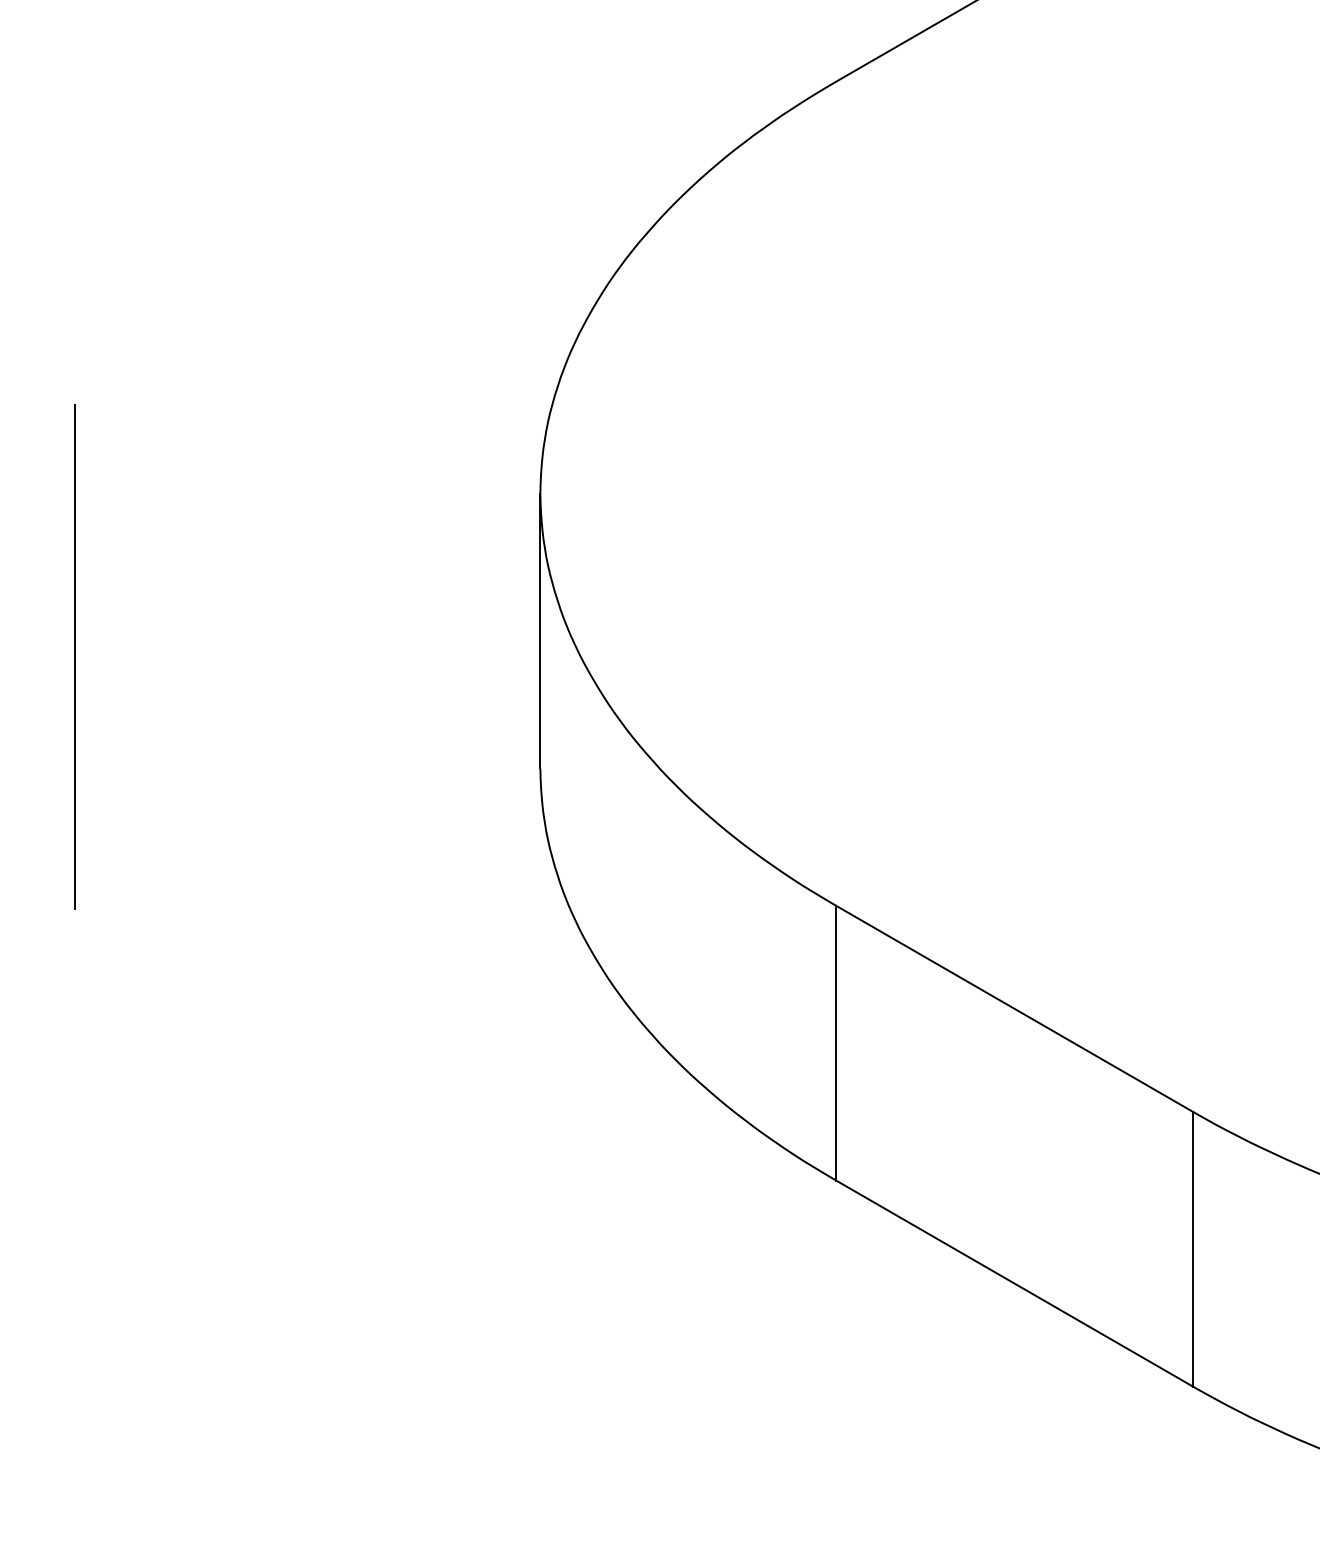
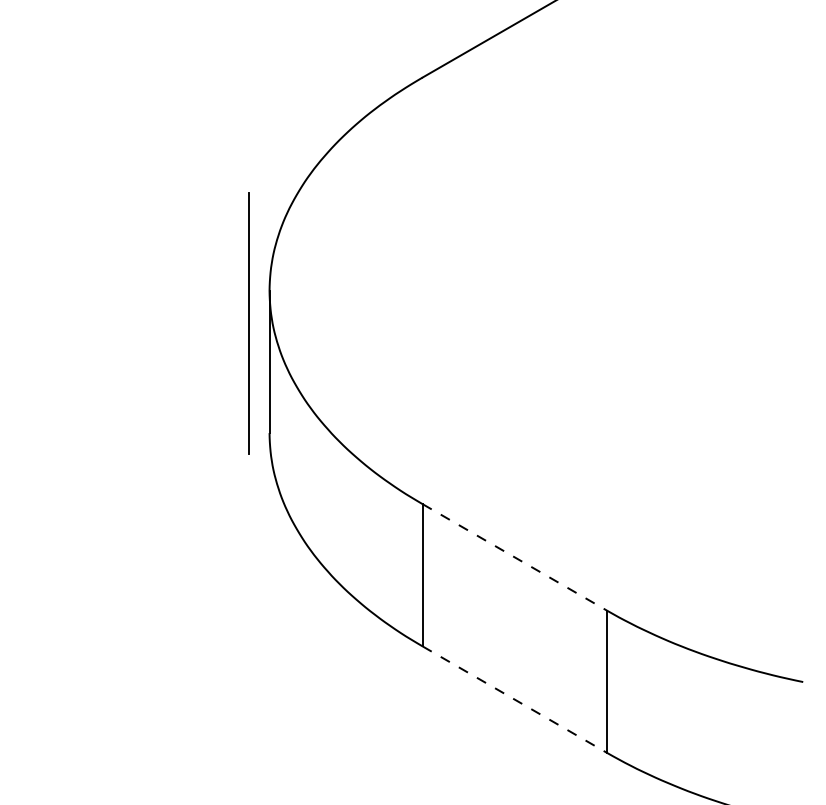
line: (74, 657) -> (248, 323), moved
line: (1015, 1008) -> (515, 557), solid -> dashed
line: (1015, 1283) -> (515, 699), solid -> dashed

